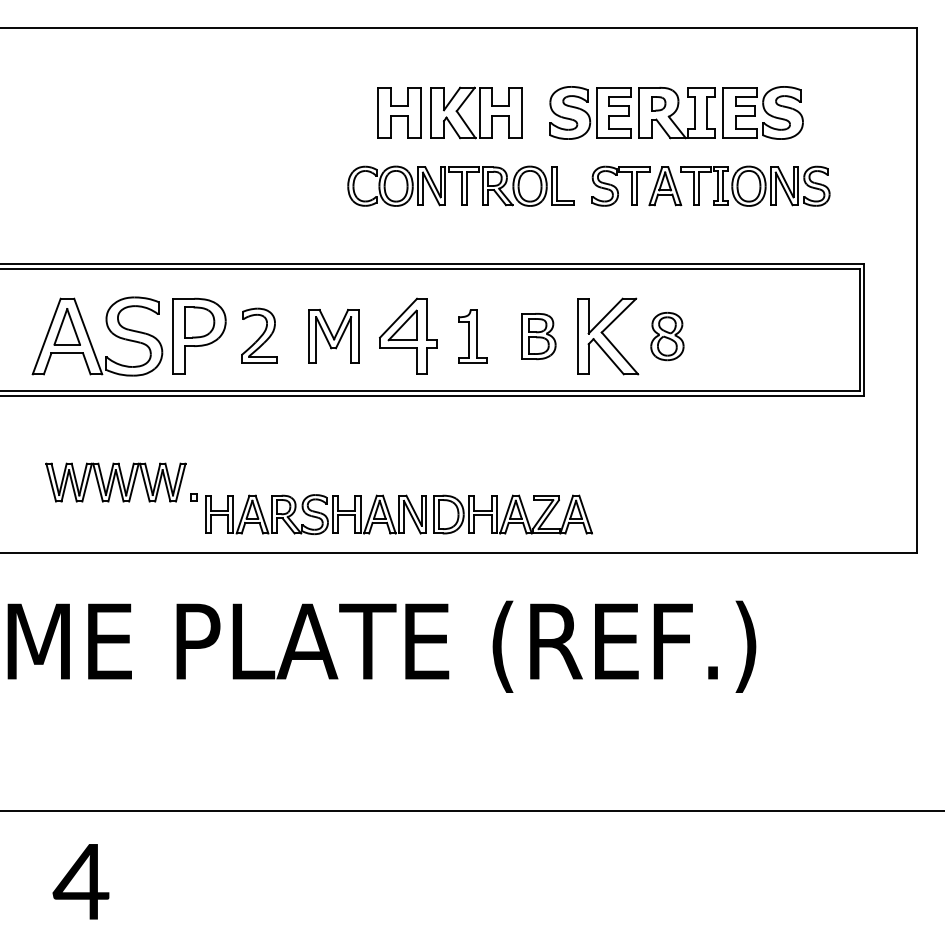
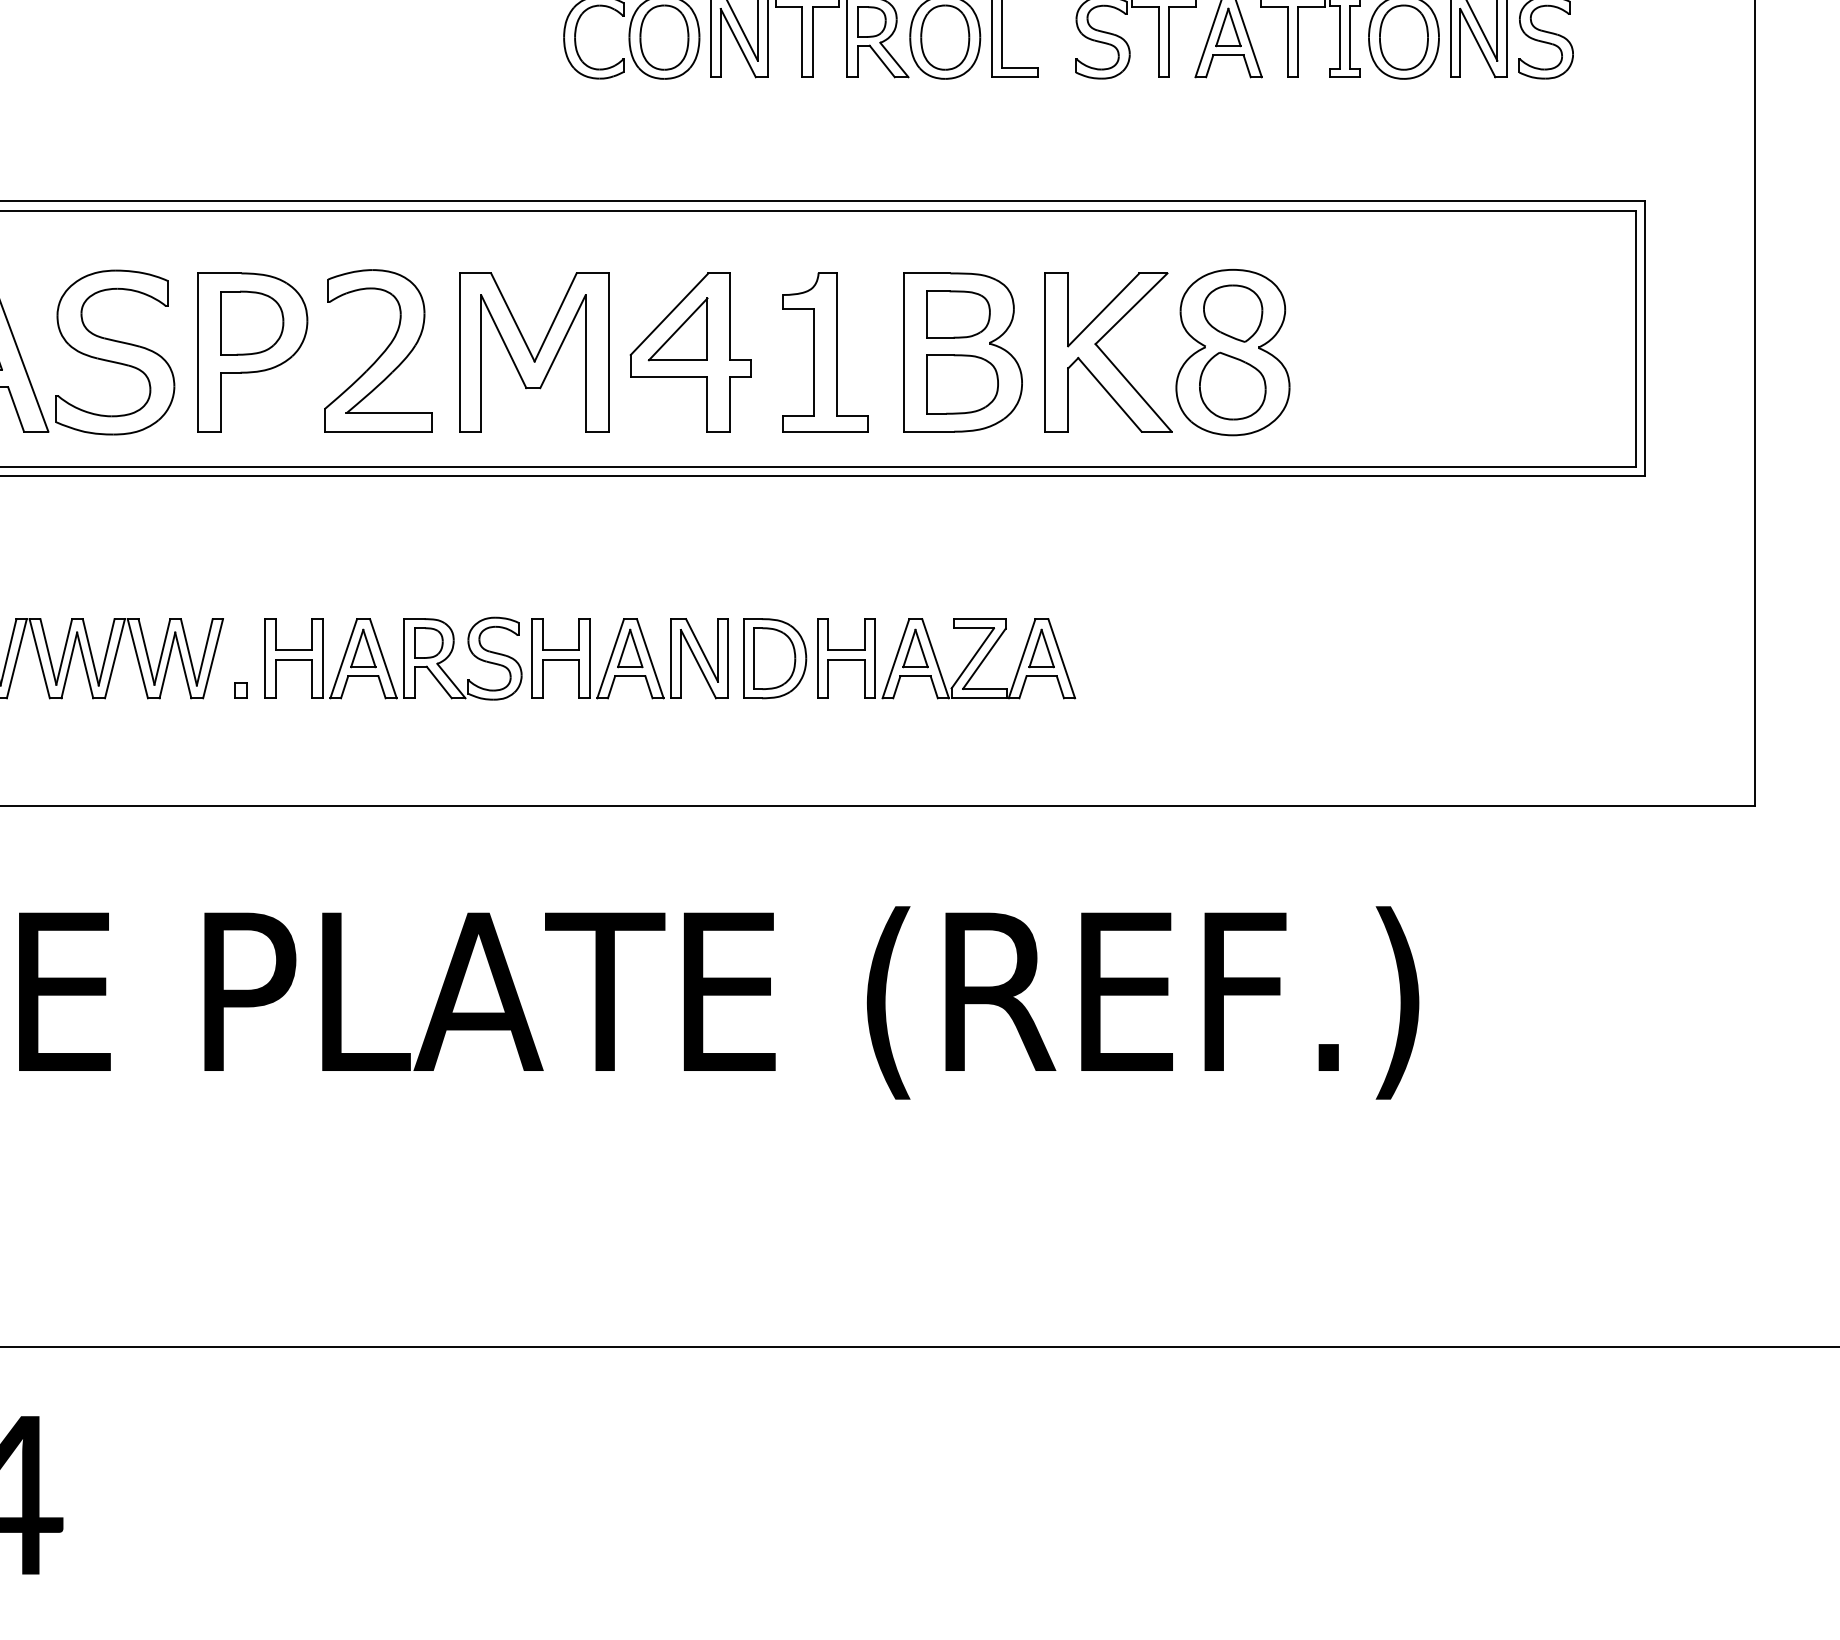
part: (259, 335) -> (378, 350), size x1.43
part: (333, 335) -> (533, 350), size x1.43
part: (472, 336) -> (824, 352), size x1.43
part: (538, 336) -> (962, 352), size x1.67
part: (667, 336) -> (1233, 352), size x1.67
part: (398, 514) -> (669, 658), moved

